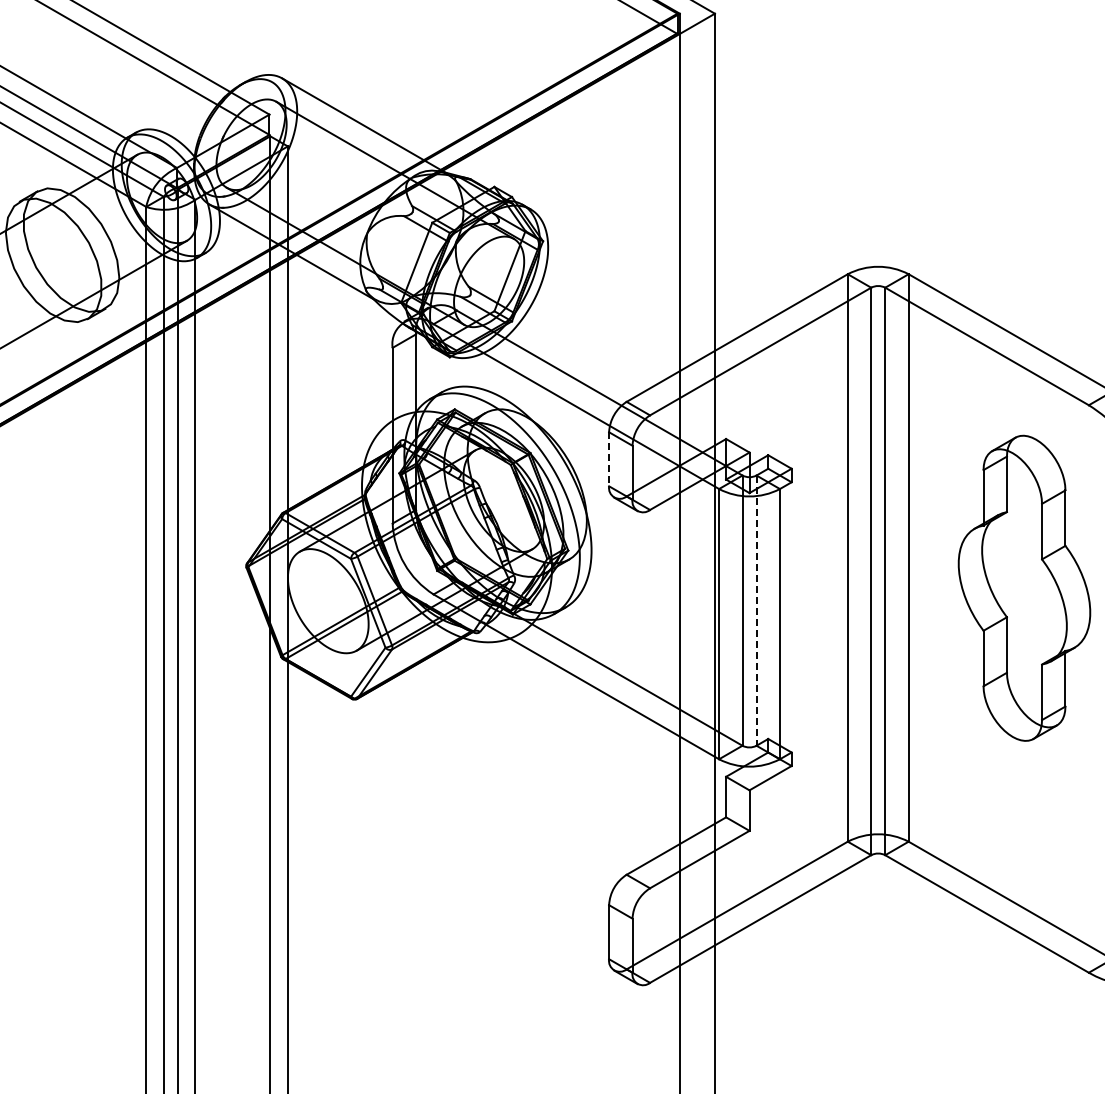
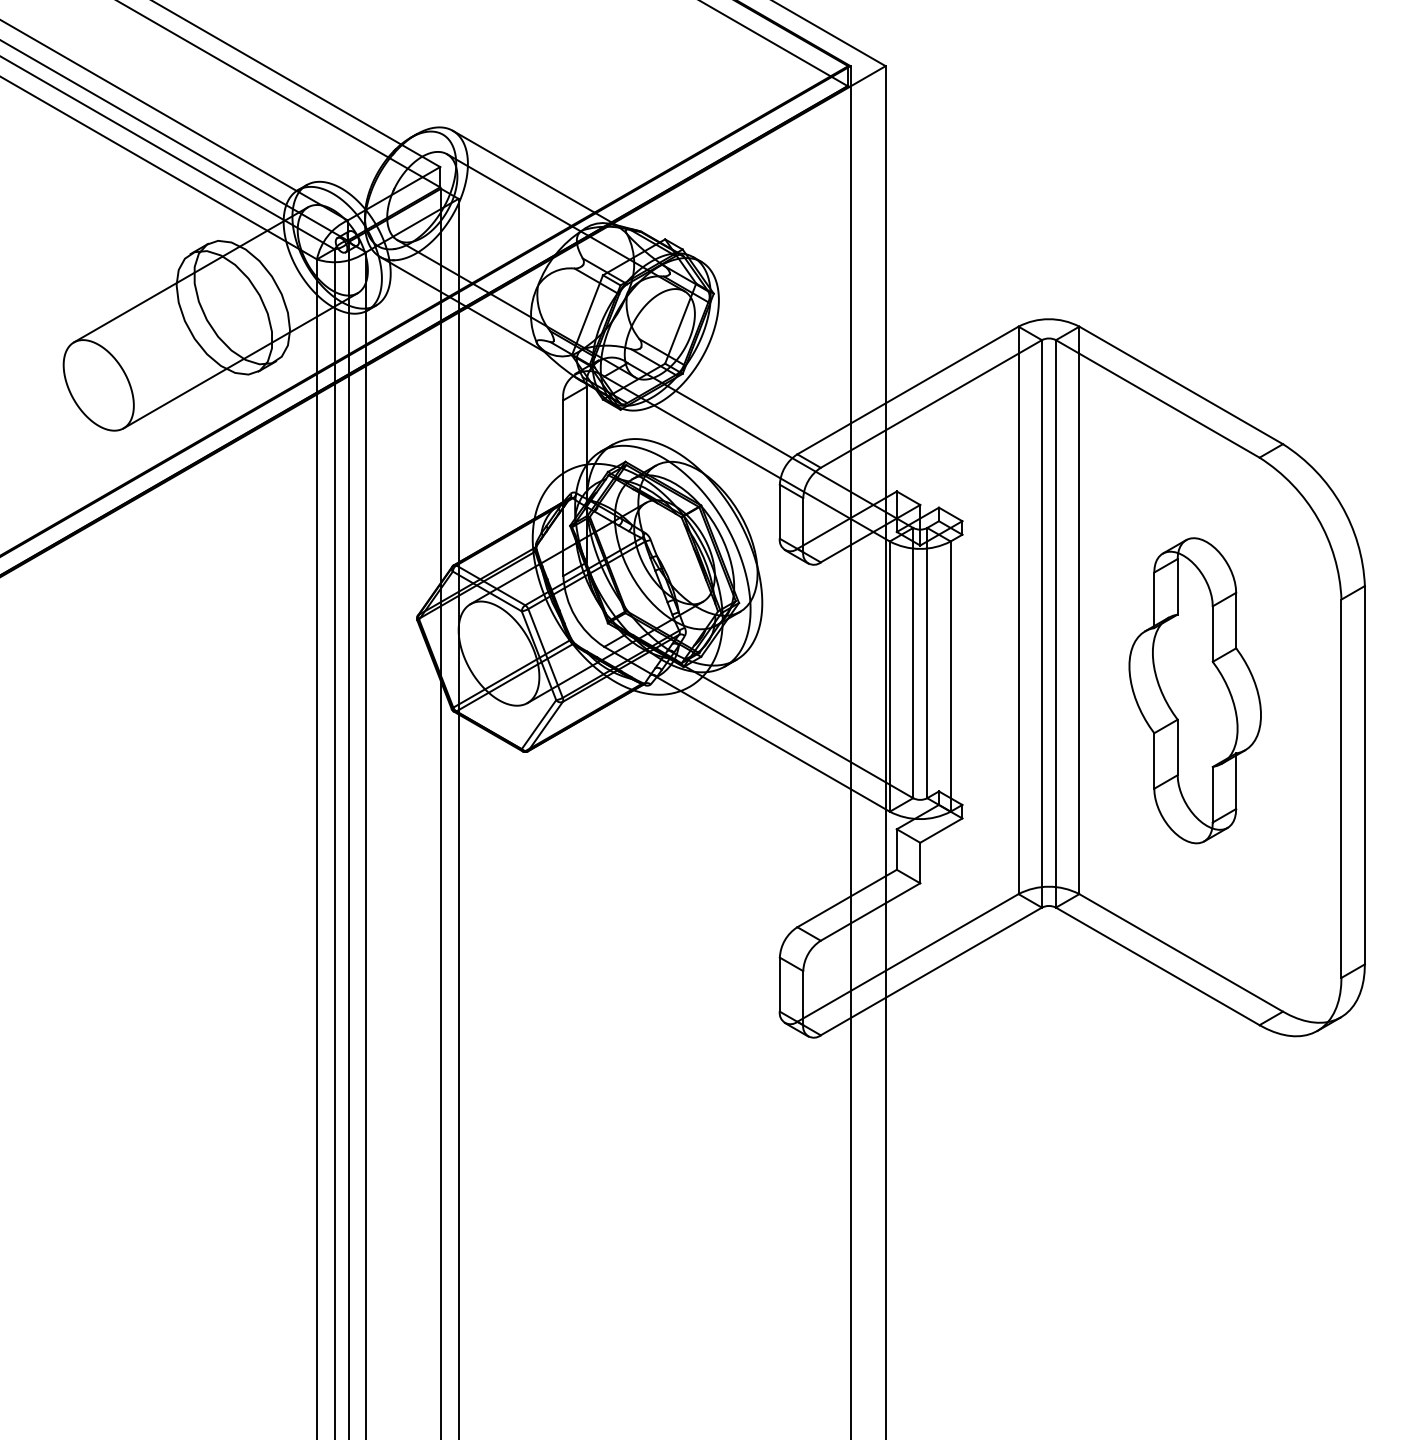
line: (608, 460) -> (779, 512), dashed -> solid
part: (1023, 588) -> (1194, 690), moved
line: (756, 611) -> (927, 663), dashed -> solid

